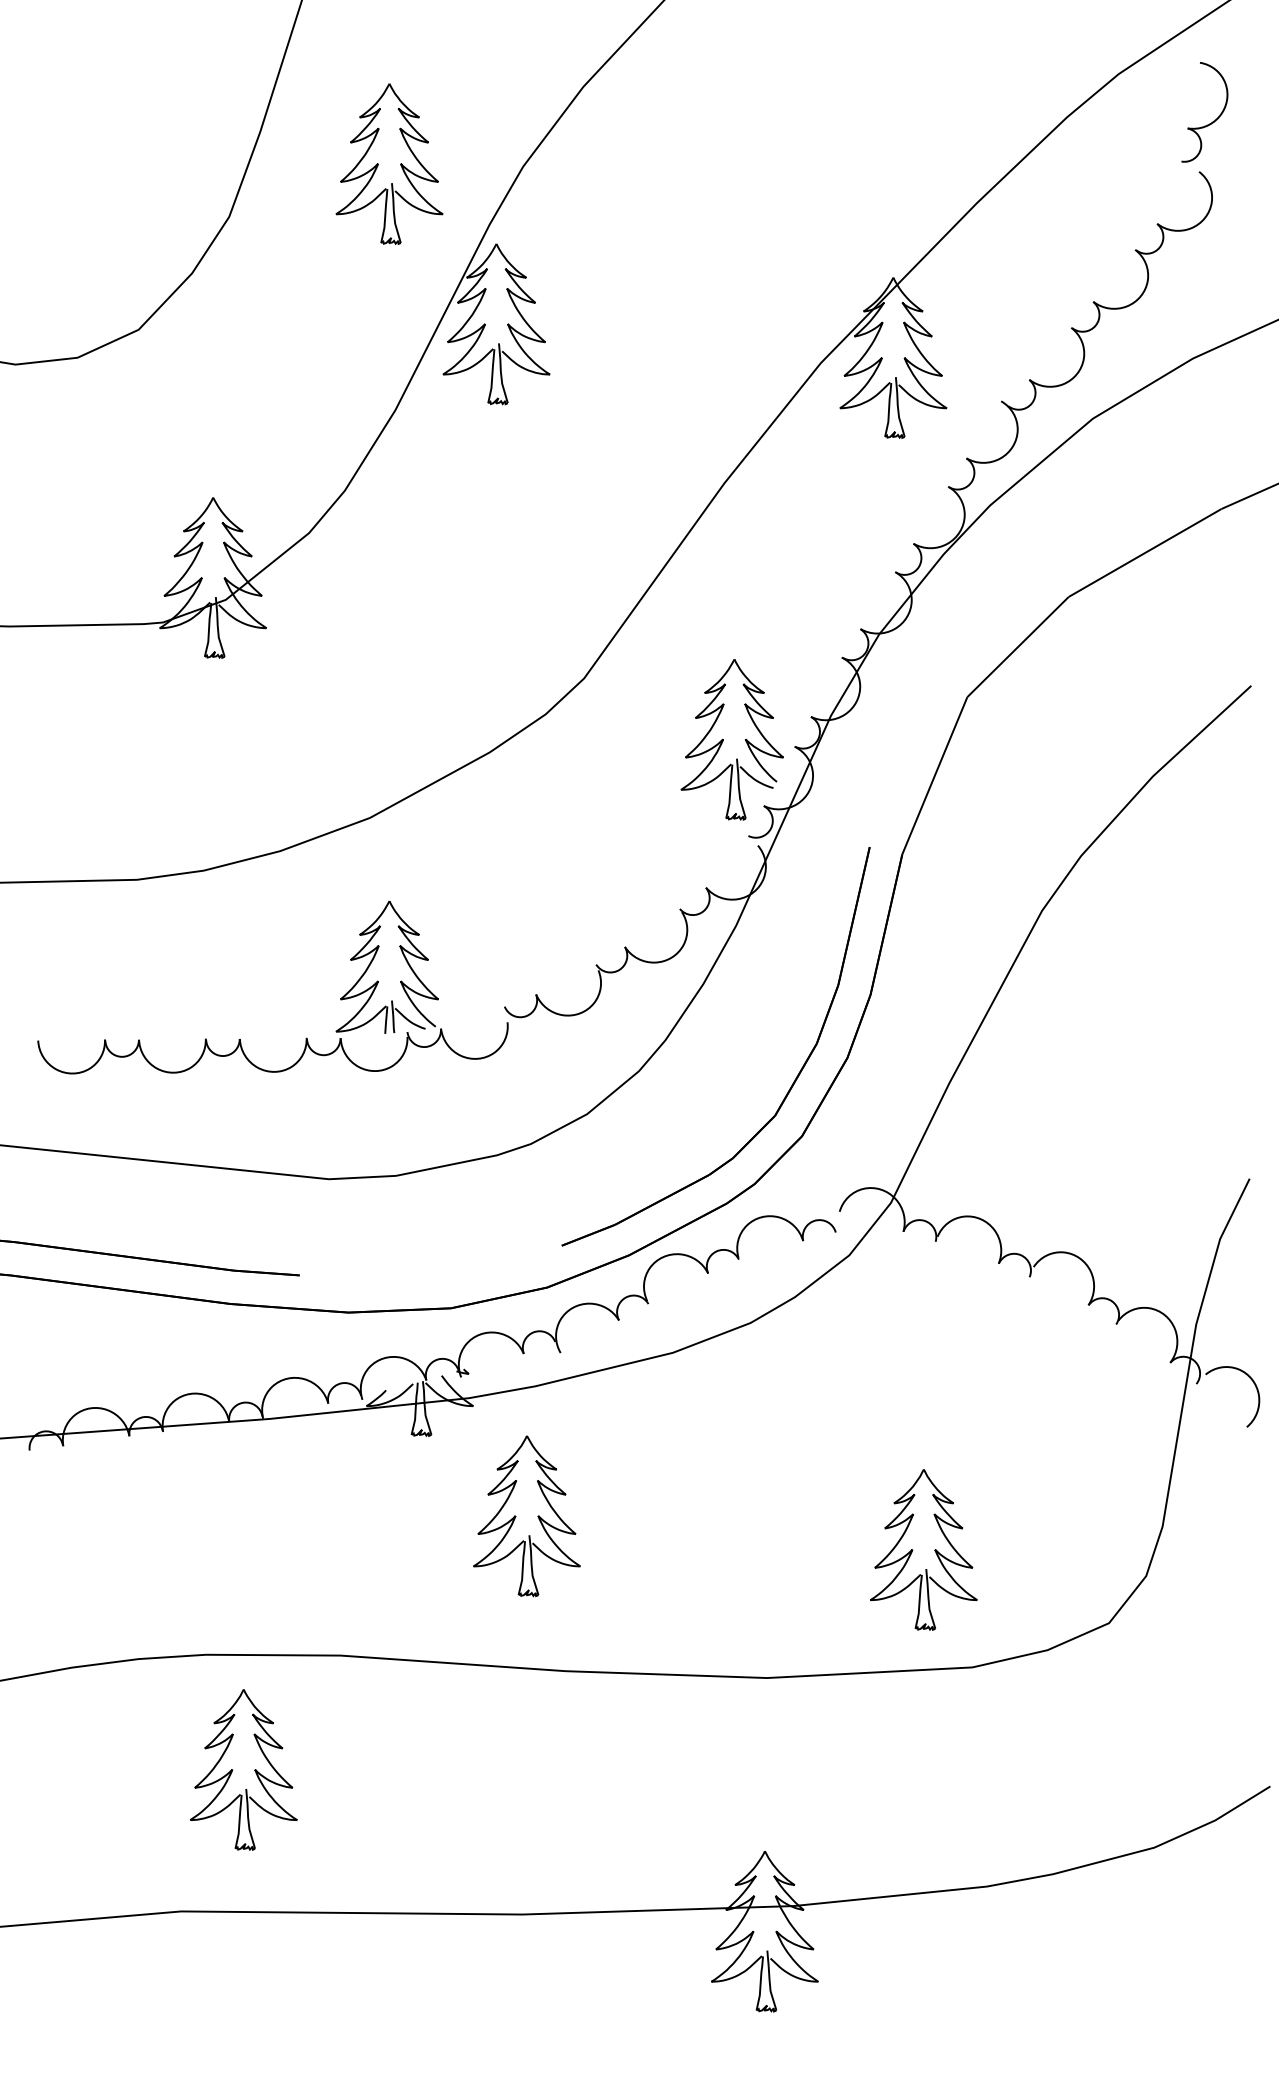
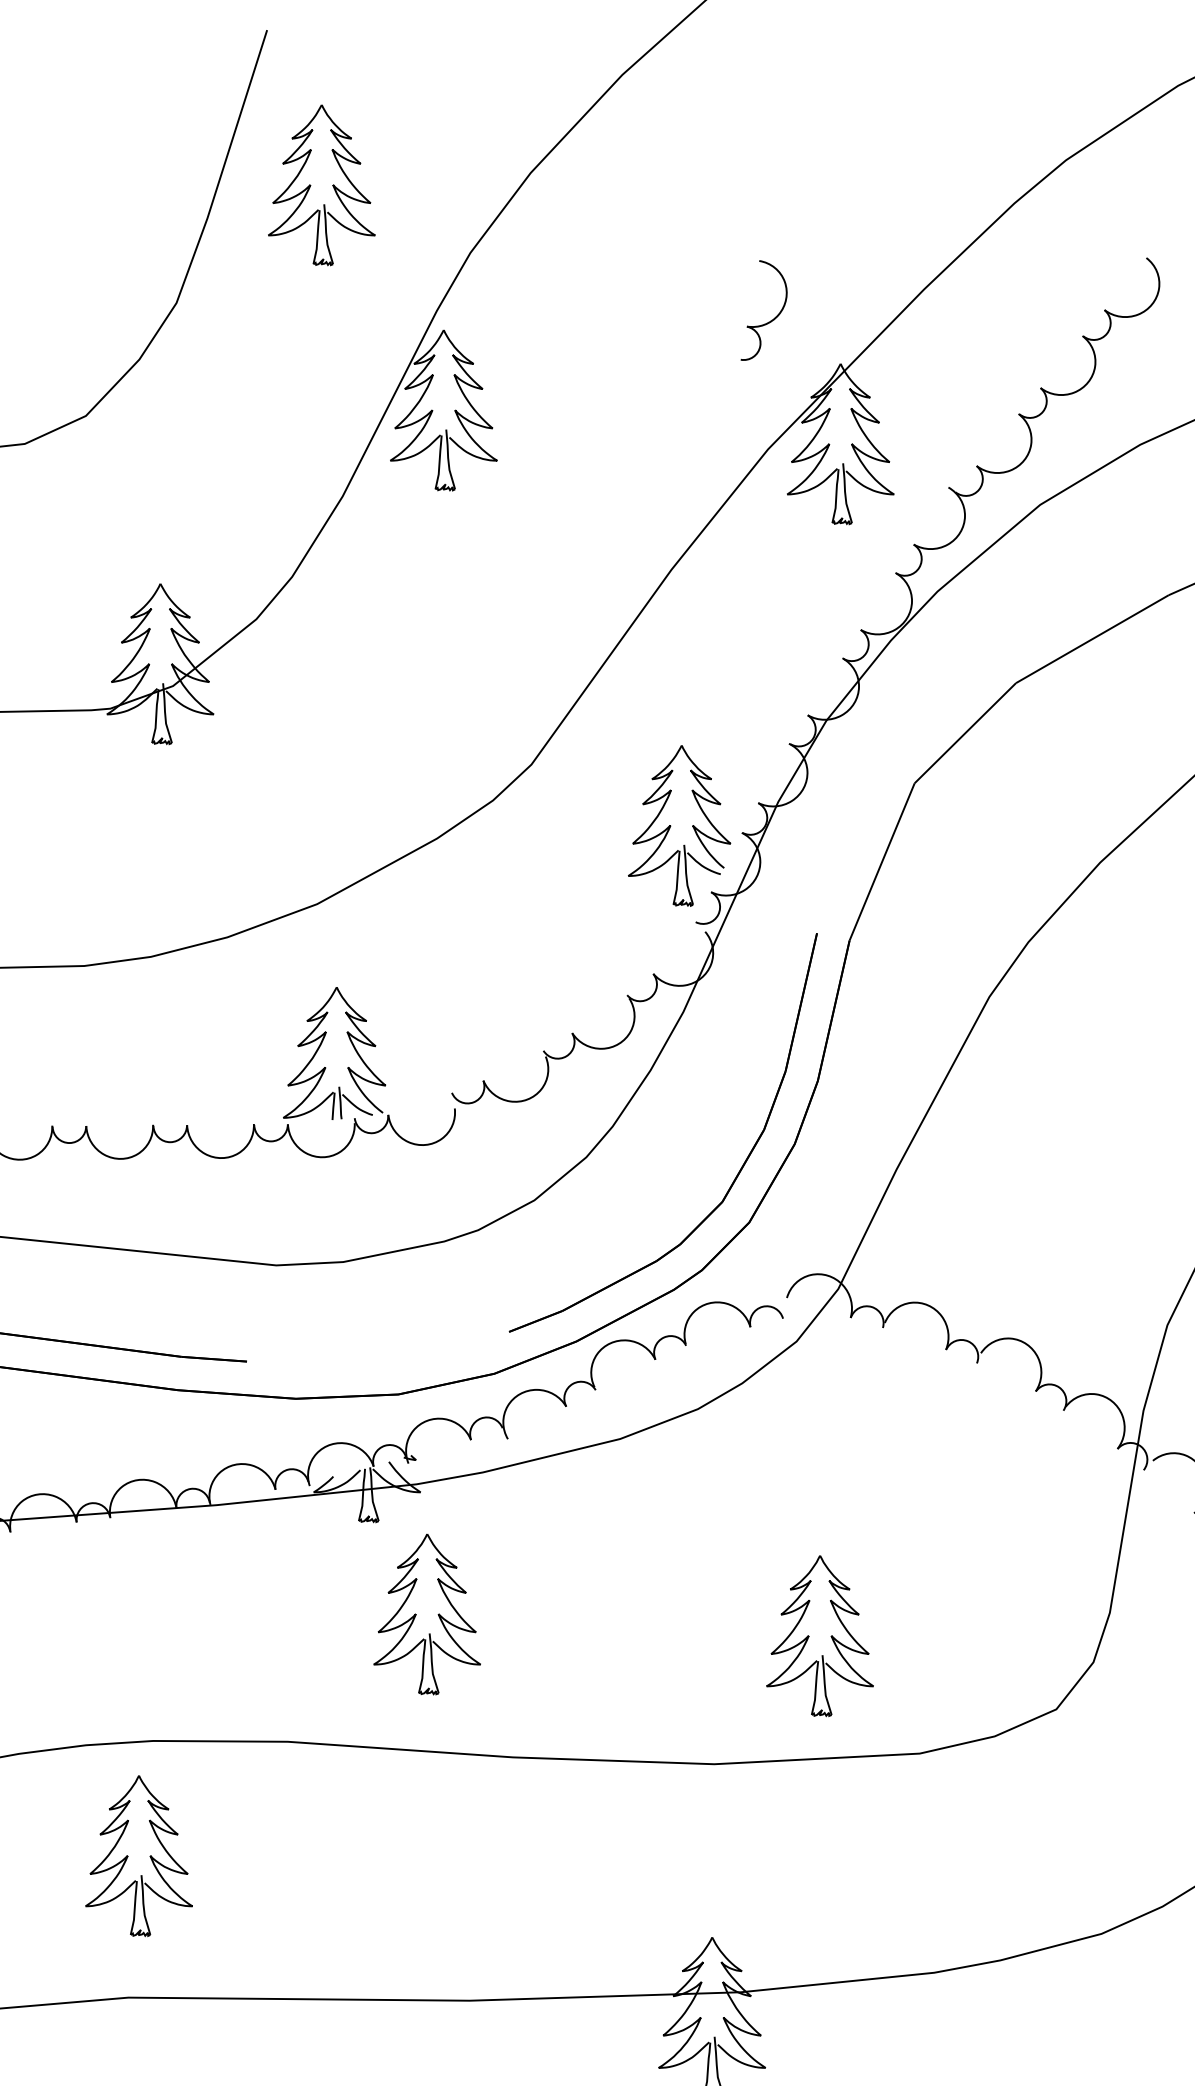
part: (1213, 120) -> (772, 318), moved
part: (389, 163) -> (321, 184), moved
part: (526, 1516) -> (426, 1614), moved
part: (923, 1549) -> (819, 1635), moved
part: (233, 1770) -> (128, 1856), moved

